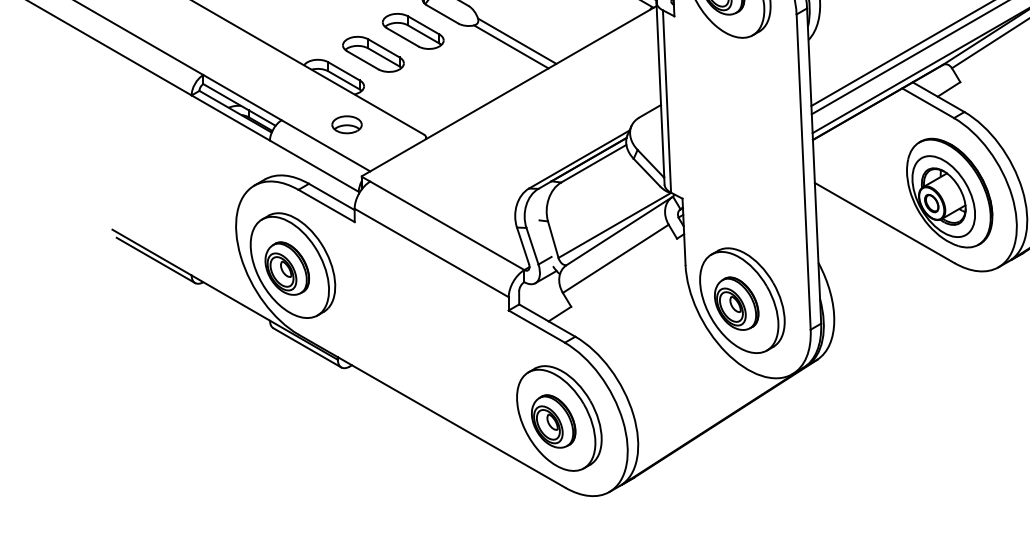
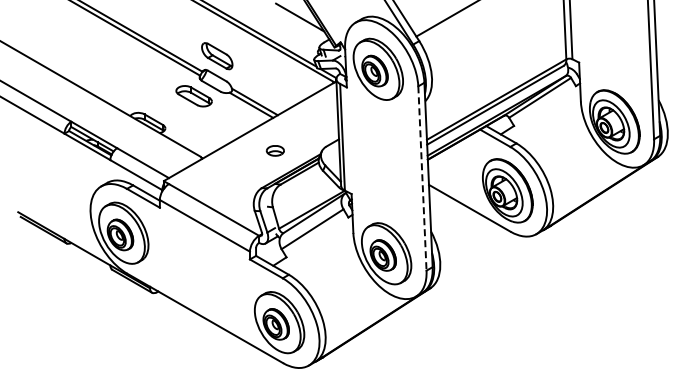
part: (372, 54) -> (170, 109), removed
part: (345, 124) -> (274, 150), moved
line: (803, 173) -> (422, 179), solid -> dashed

